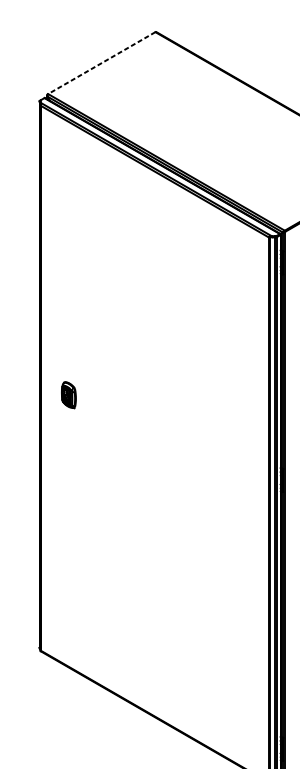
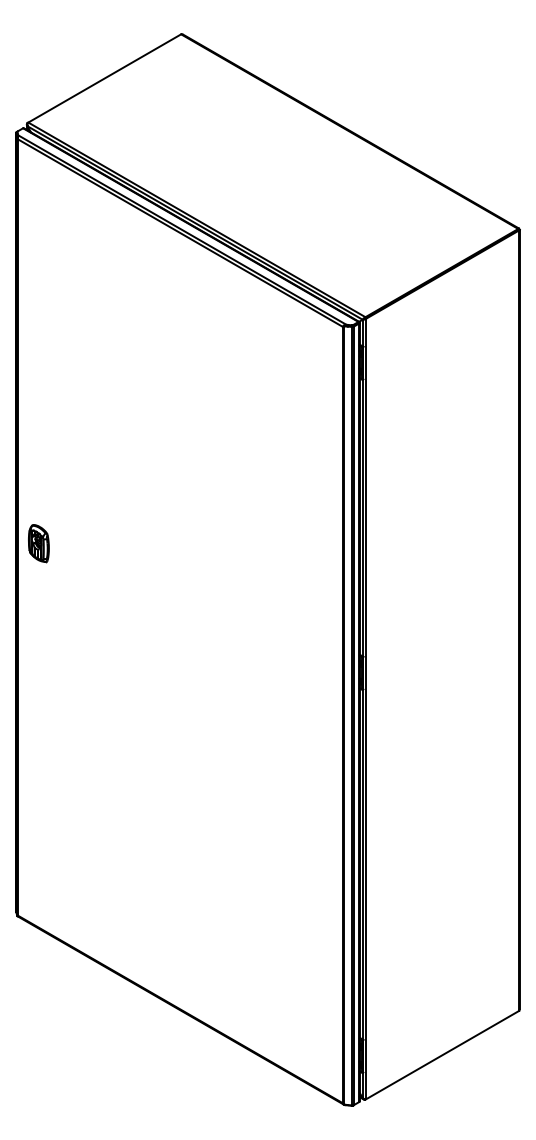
line: (101, 63) -> (104, 78), dashed -> solid
part: (68, 395) -> (38, 543), moved

